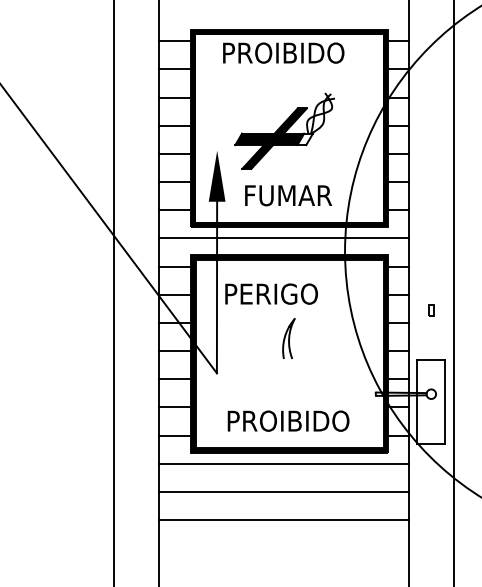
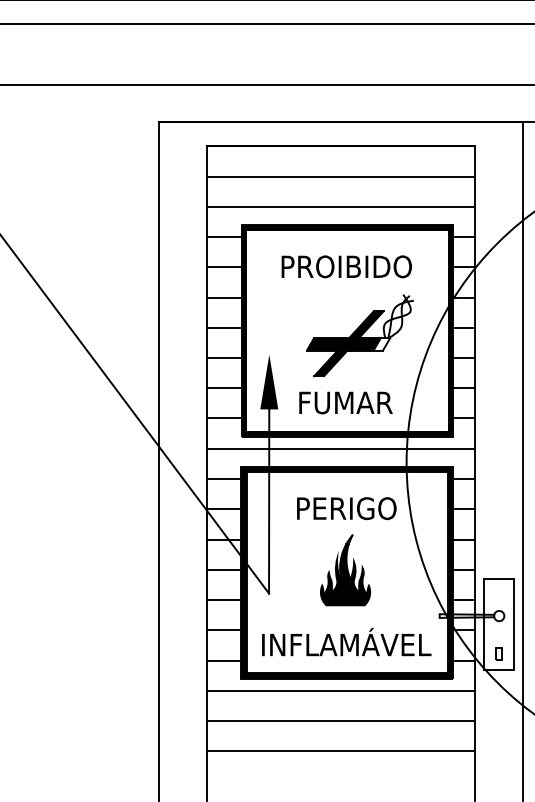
line: (283, 12) -> (340, 206), added
text: (283, 52) -> (346, 266), moved
part: (284, 131) -> (359, 335), moved
text: (271, 294) -> (346, 508), moved
part: (430, 309) -> (498, 653), moved
fill: (288, 351) -> (345, 570), added
text: (289, 417) -> (346, 641), PROIBIDO -> INFLAMÁVEL

